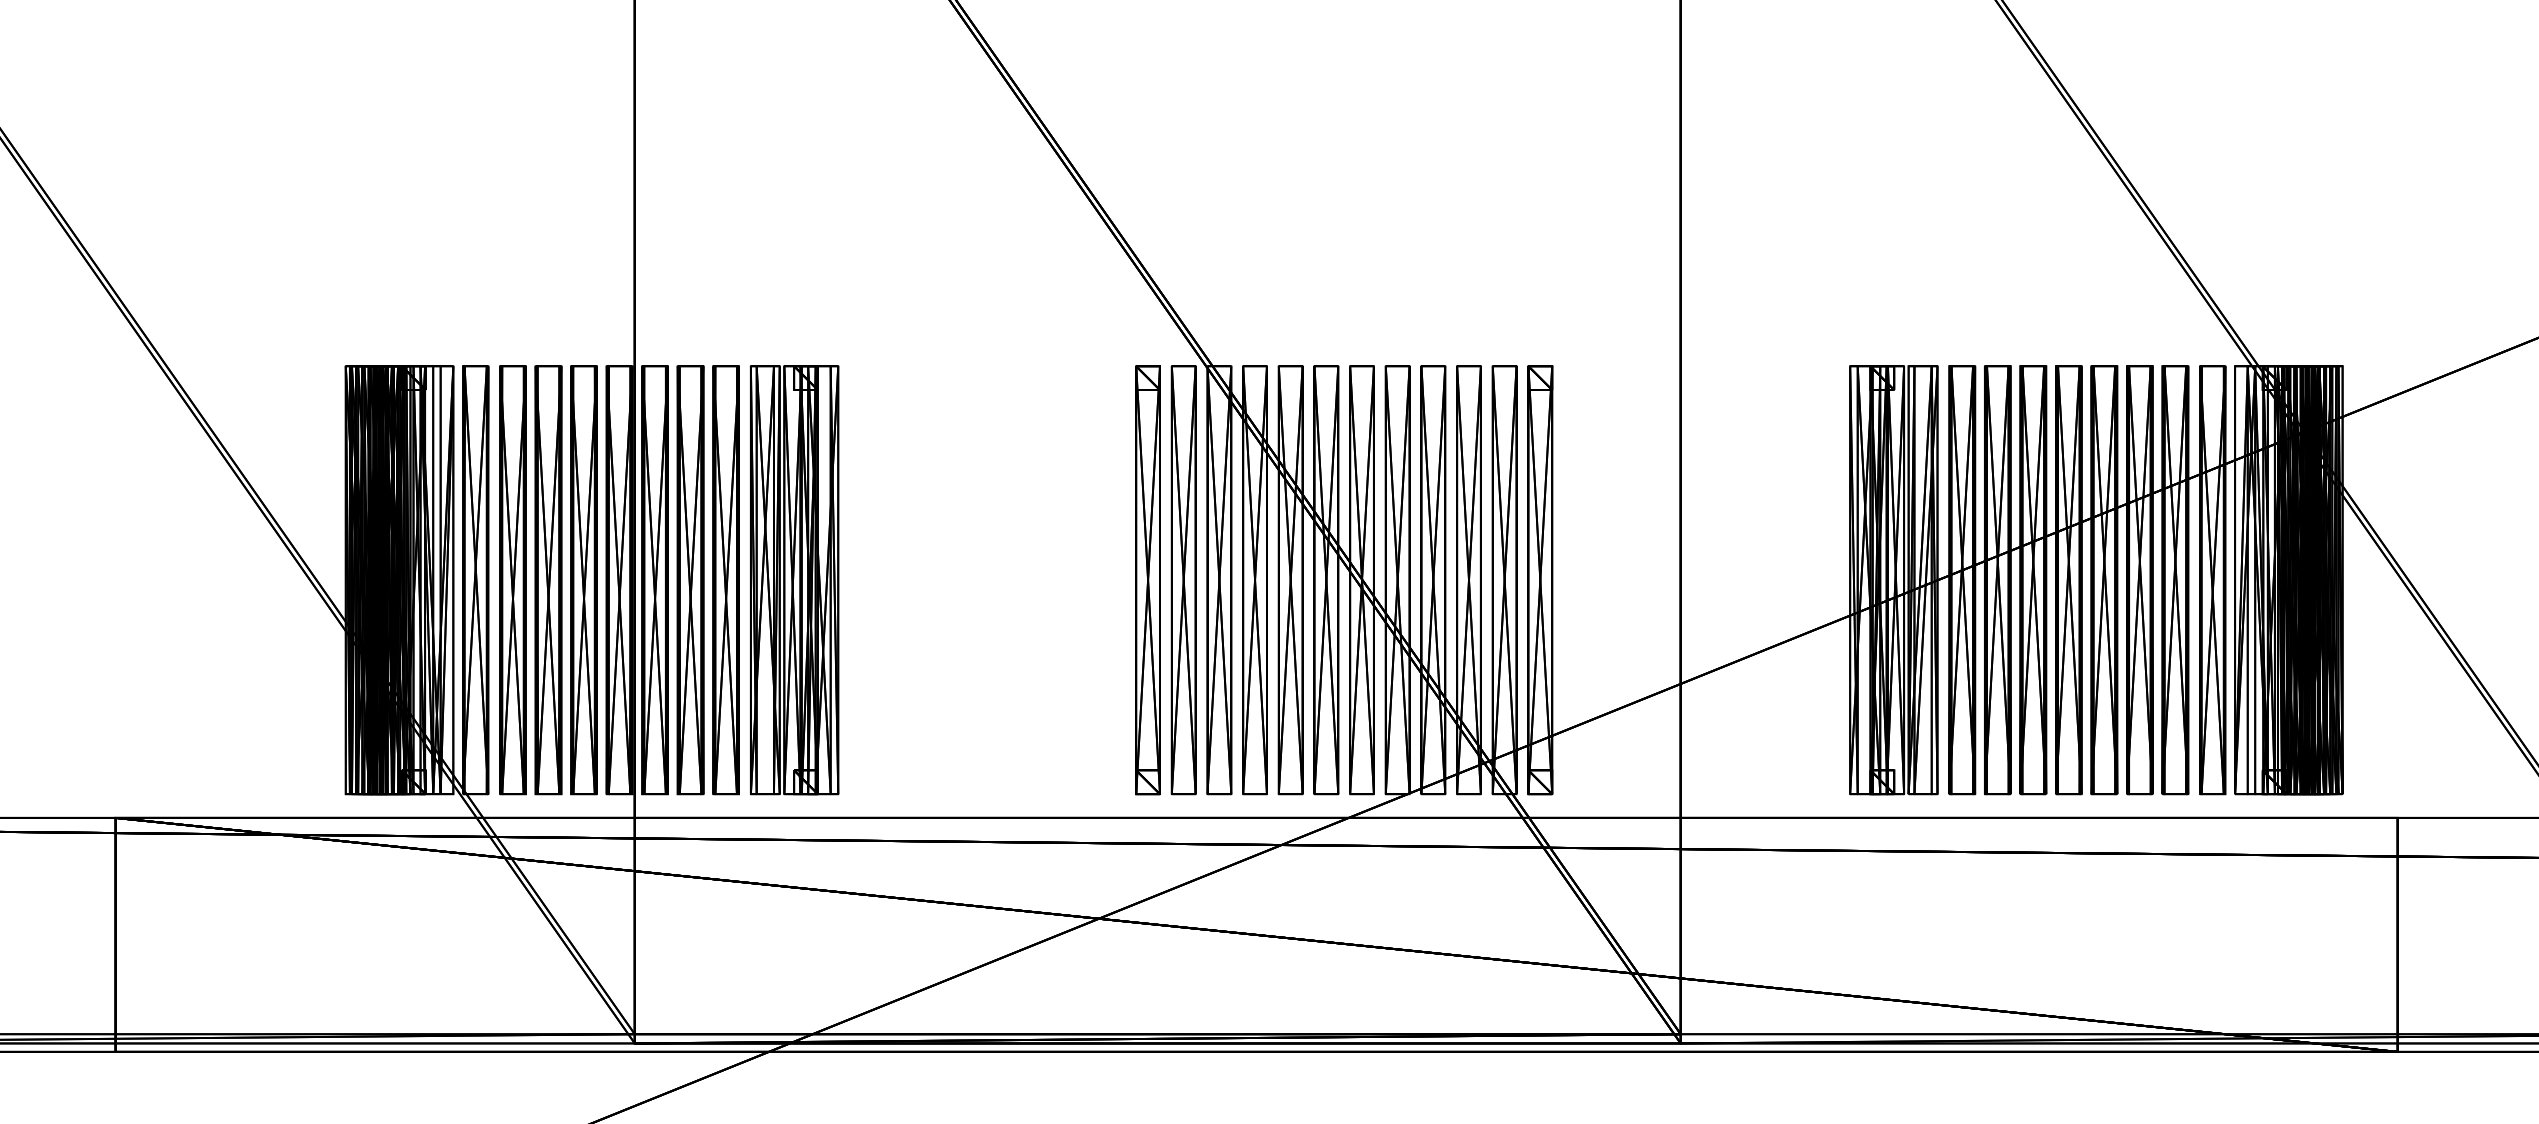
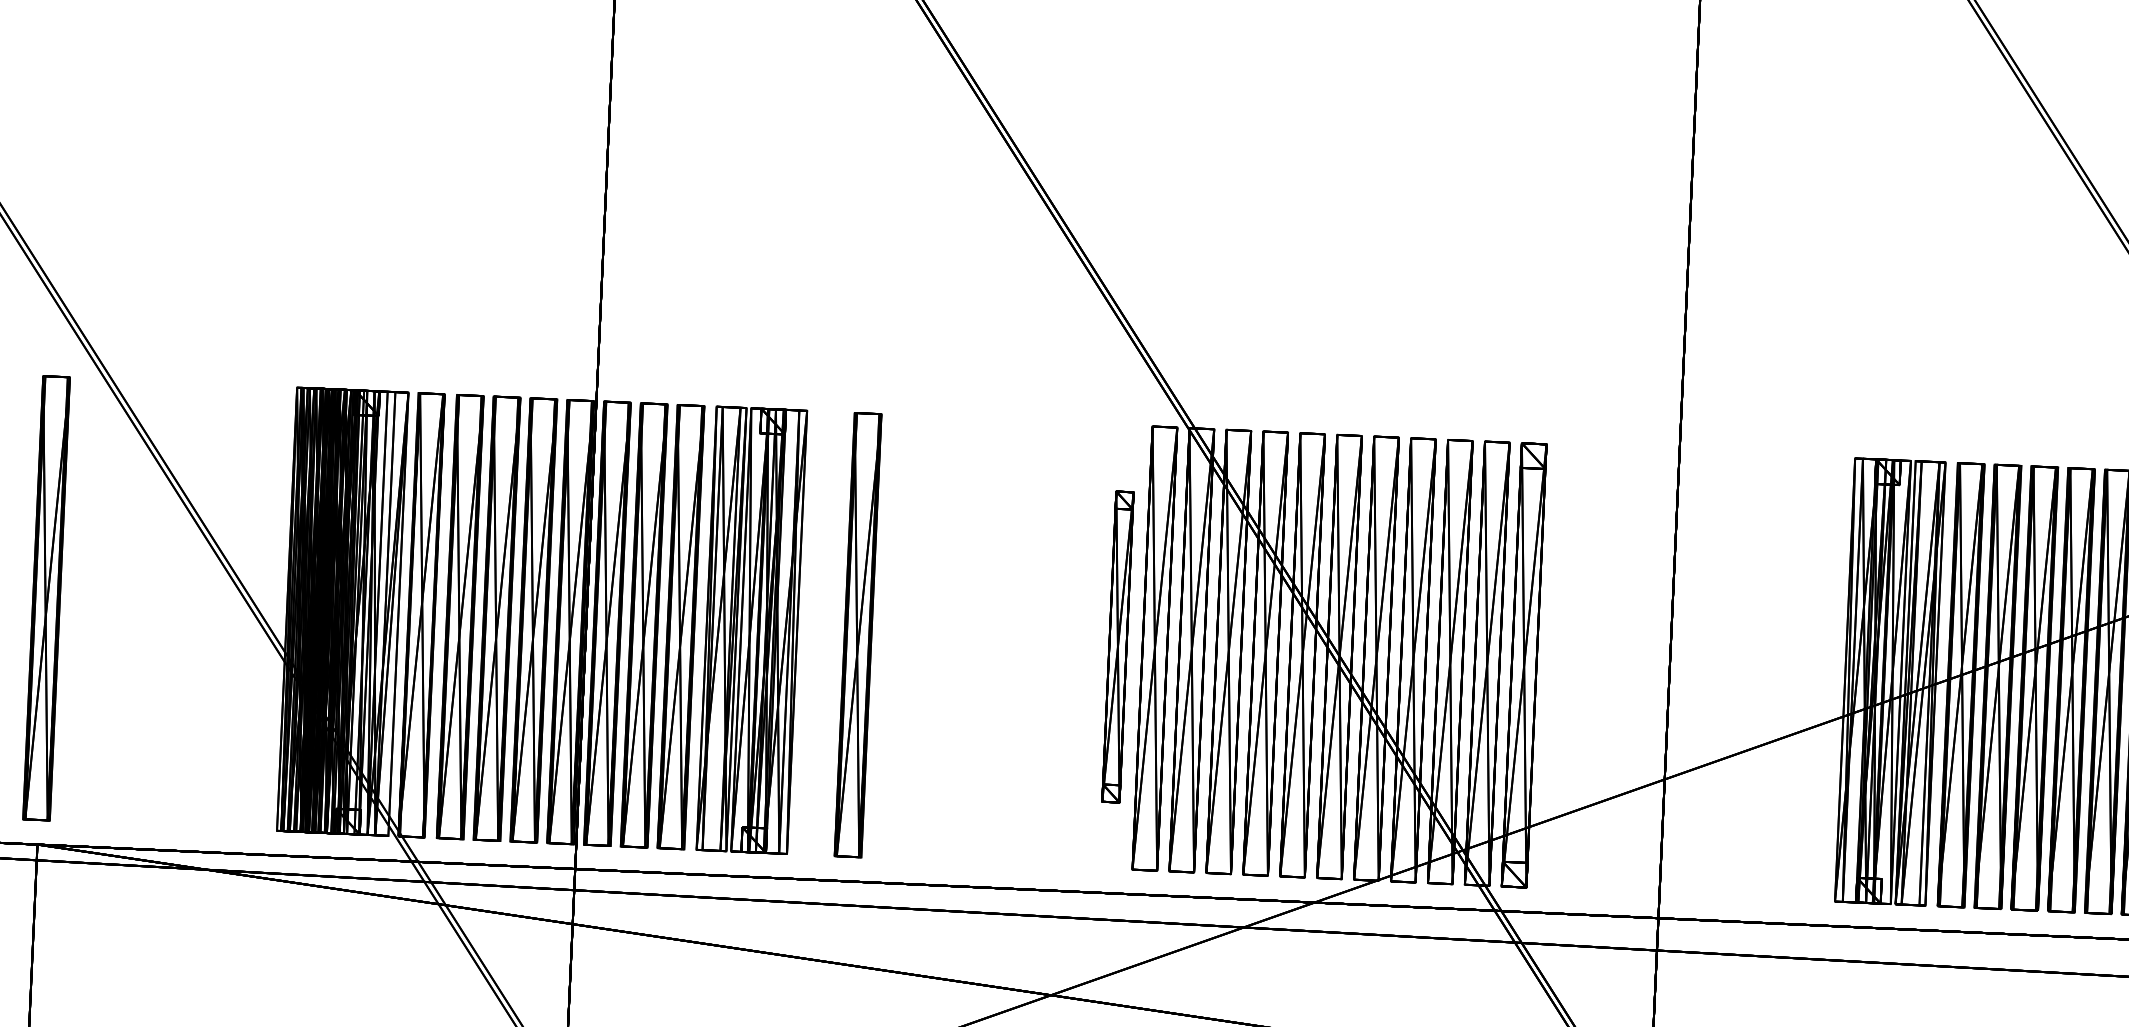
part: (113, 580) -> (46, 598), added
part: (896, 580) -> (857, 635), added
part: (1147, 580) -> (1117, 647), size x0.7

